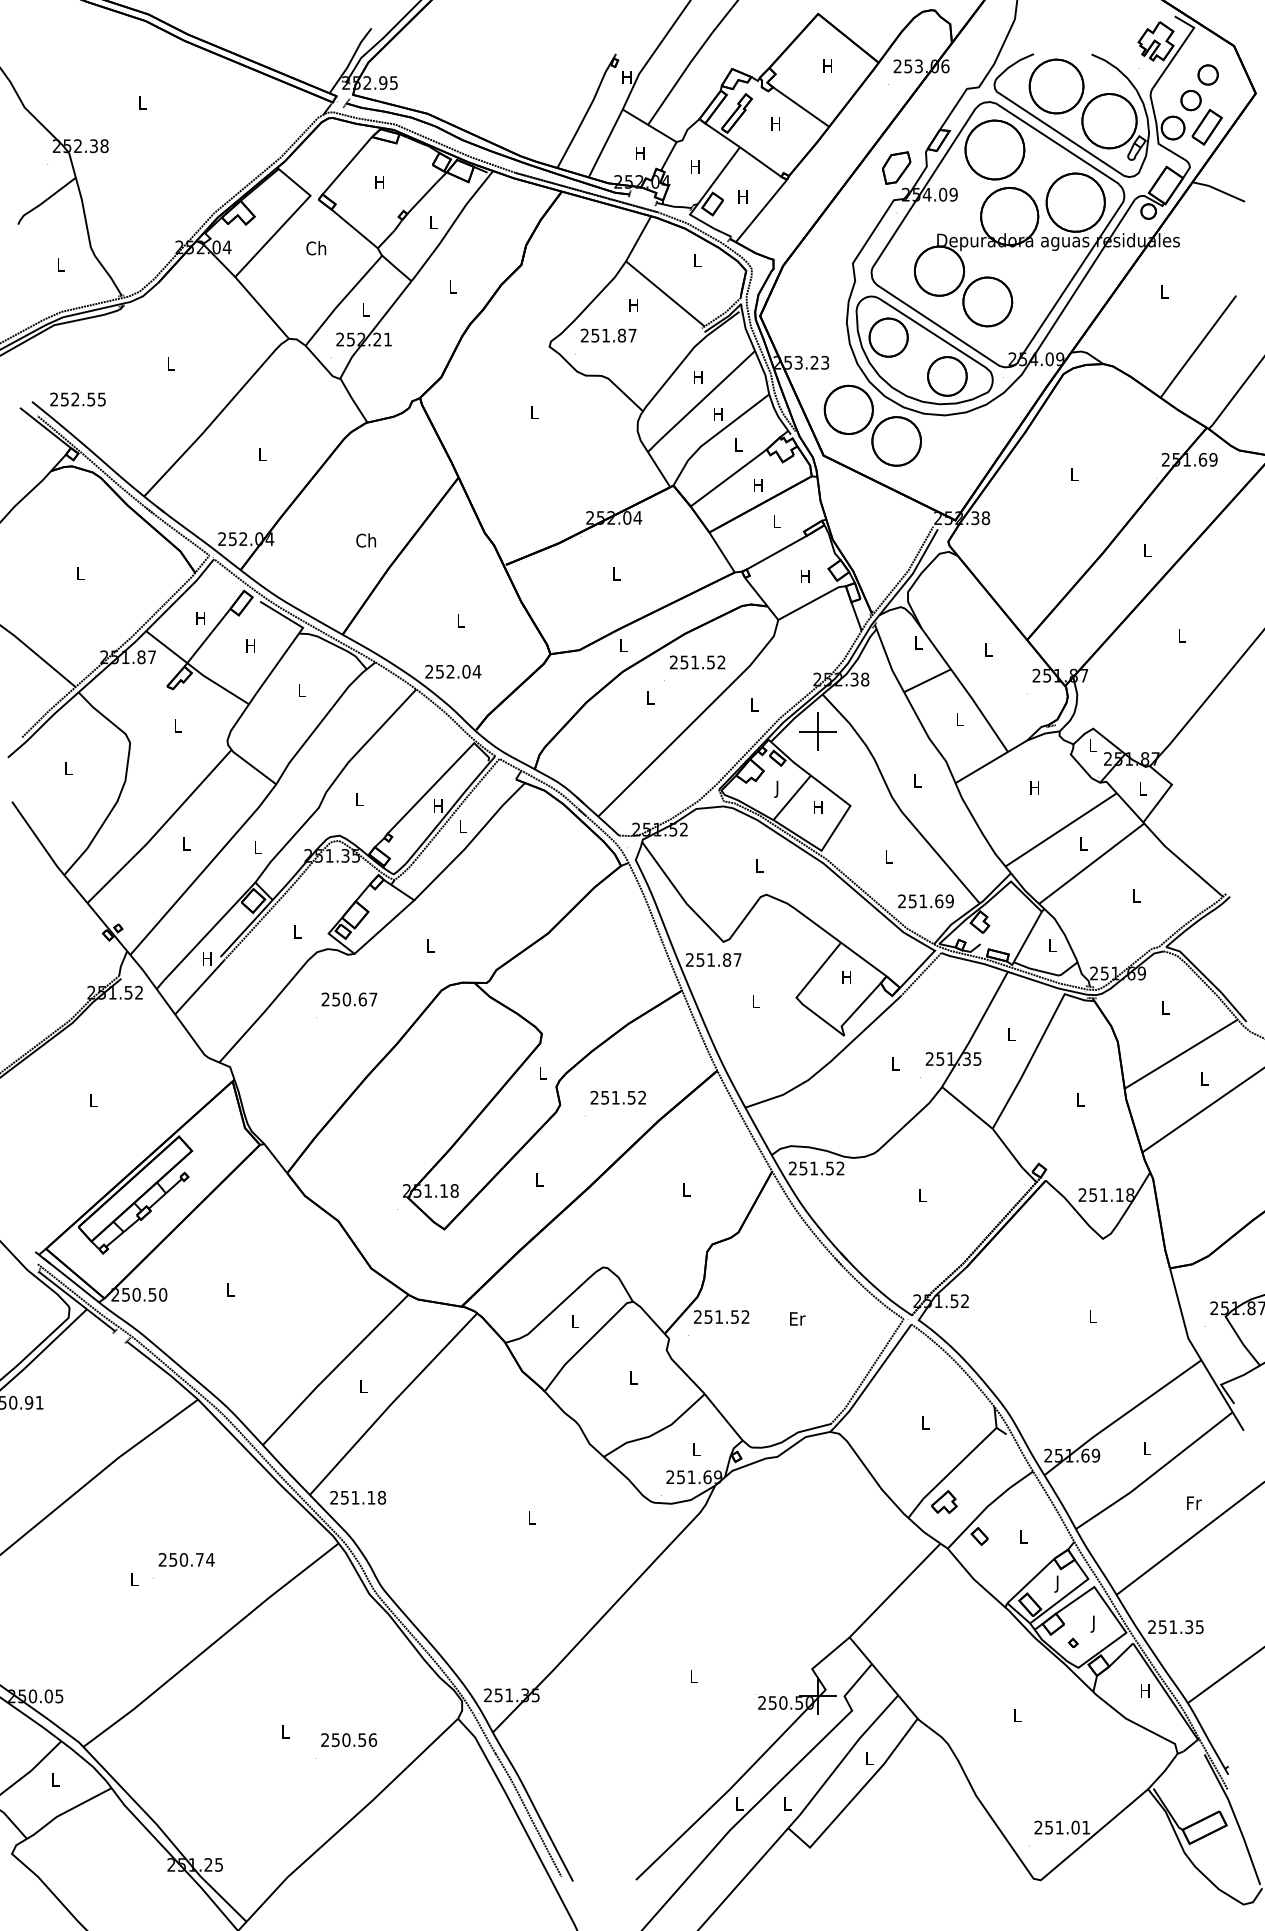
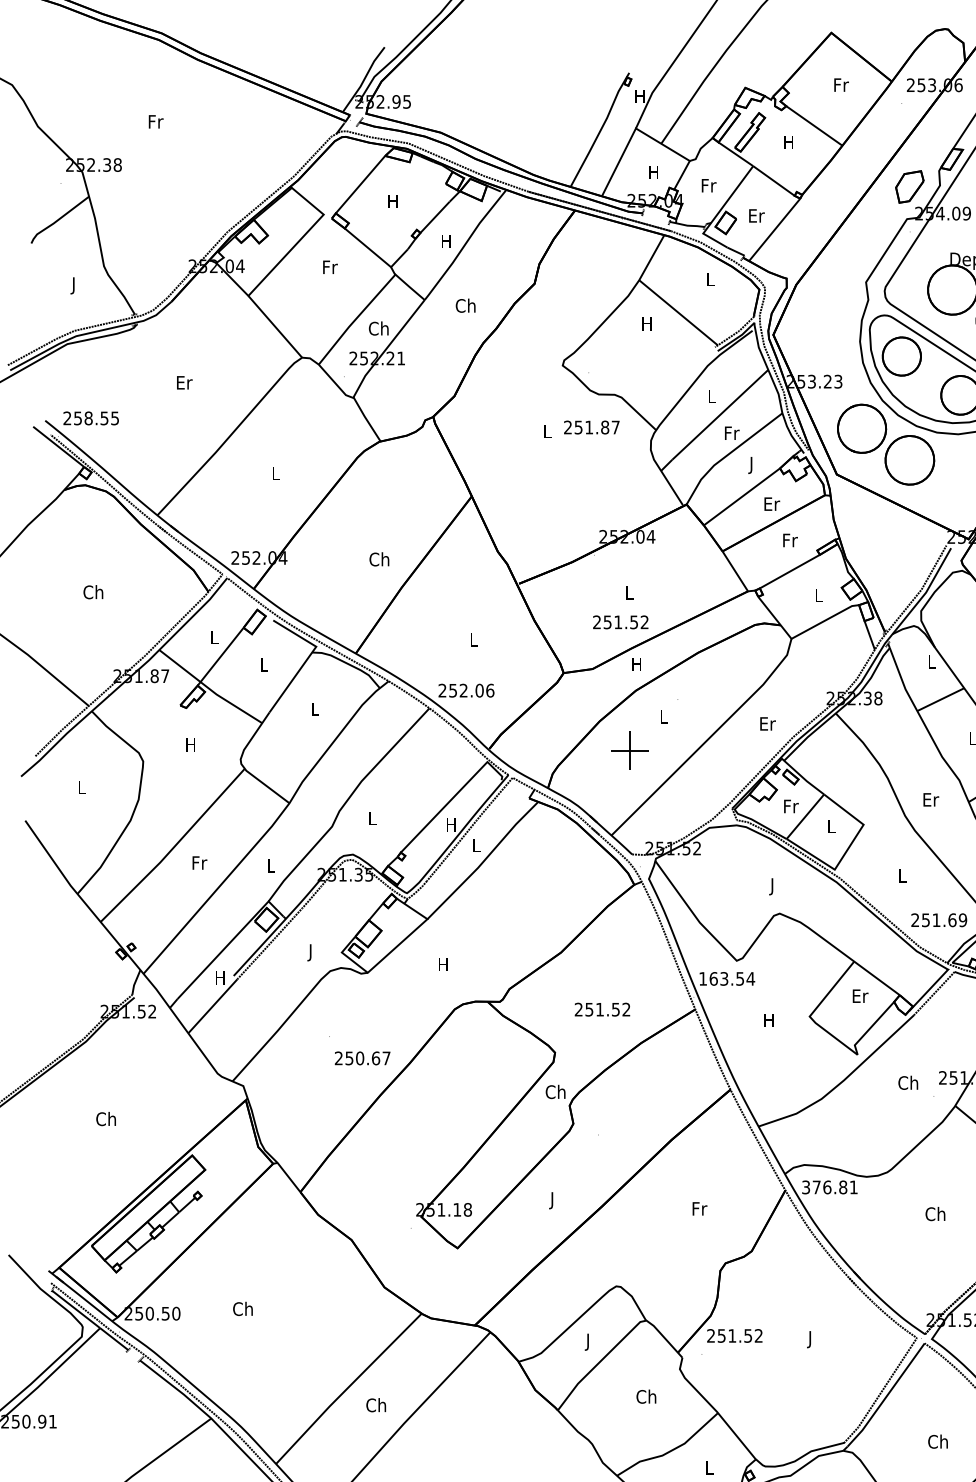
text: (828, 65) -> (841, 84), H -> Fr
text: (142, 102) -> (155, 121), L -> Fr
text: (695, 166) -> (708, 185), H -> Fr
text: (743, 196) -> (756, 215), H -> Er
text: (432, 222) -> (445, 241), L -> H
text: (316, 248) -> (329, 267), Ch -> Fr
text: (60, 266) -> (73, 285), L -> J
text: (452, 286) -> (465, 305), L -> Ch
text: (365, 309) -> (378, 328), L -> Ch
text: (608, 335) -> (591, 427), moved
text: (171, 363) -> (184, 382), L -> Er
text: (698, 377) -> (711, 396), H -> L
text: (75, 399) -> (88, 418), 252.55 -> 258.55
text: (718, 414) -> (731, 433), H -> Fr
text: (738, 446) -> (751, 465), L -> J
text: (758, 484) -> (771, 503), H -> Er
text: (777, 521) -> (790, 540), L -> Fr
text: (79, 573) -> (92, 592), L -> Ch
text: (805, 576) -> (818, 595), H -> L
text: (200, 618) -> (213, 637), H -> L
text: (250, 645) -> (263, 664), H -> L
text: (623, 645) -> (636, 664), L -> H
text: (697, 662) -> (620, 622), moved
text: (476, 671) -> (489, 690), 252.04 -> 252.06
text: (754, 704) -> (767, 723), L -> Er
text: (177, 725) -> (190, 744), L -> H
part: (817, 731) -> (629, 750), moved
text: (917, 780) -> (930, 799), L -> Er
text: (777, 788) -> (790, 807), J -> Fr
text: (818, 807) -> (831, 826), H -> L
text: (186, 843) -> (199, 862), L -> Fr
text: (759, 867) -> (772, 886), L -> J
text: (297, 933) -> (310, 952), L -> J
text: (430, 945) -> (443, 964), L -> H
text: (713, 959) -> (726, 978), 251.87 -> 163.54
text: (847, 976) -> (860, 995), H -> Er
text: (349, 999) -> (362, 1058), moved
text: (755, 1001) -> (768, 1020), L -> H
text: (894, 1063) -> (907, 1082), L -> Ch
text: (542, 1073) -> (555, 1092), L -> Ch
text: (617, 1097) -> (601, 1009), moved
text: (92, 1100) -> (105, 1119), L -> Ch
text: (816, 1168) -> (829, 1187), 251.52 -> 376.81
text: (539, 1181) -> (552, 1200), L -> J
text: (686, 1189) -> (699, 1208), L -> Fr
text: (922, 1195) -> (935, 1214), L -> Ch
text: (229, 1290) -> (242, 1309), L -> Ch
text: (797, 1320) -> (810, 1339), Er -> J
text: (574, 1322) -> (587, 1341), L -> J
text: (633, 1377) -> (646, 1396), L -> Ch
text: (362, 1386) -> (375, 1405), L -> Ch
text: (924, 1422) -> (937, 1441), L -> Ch

